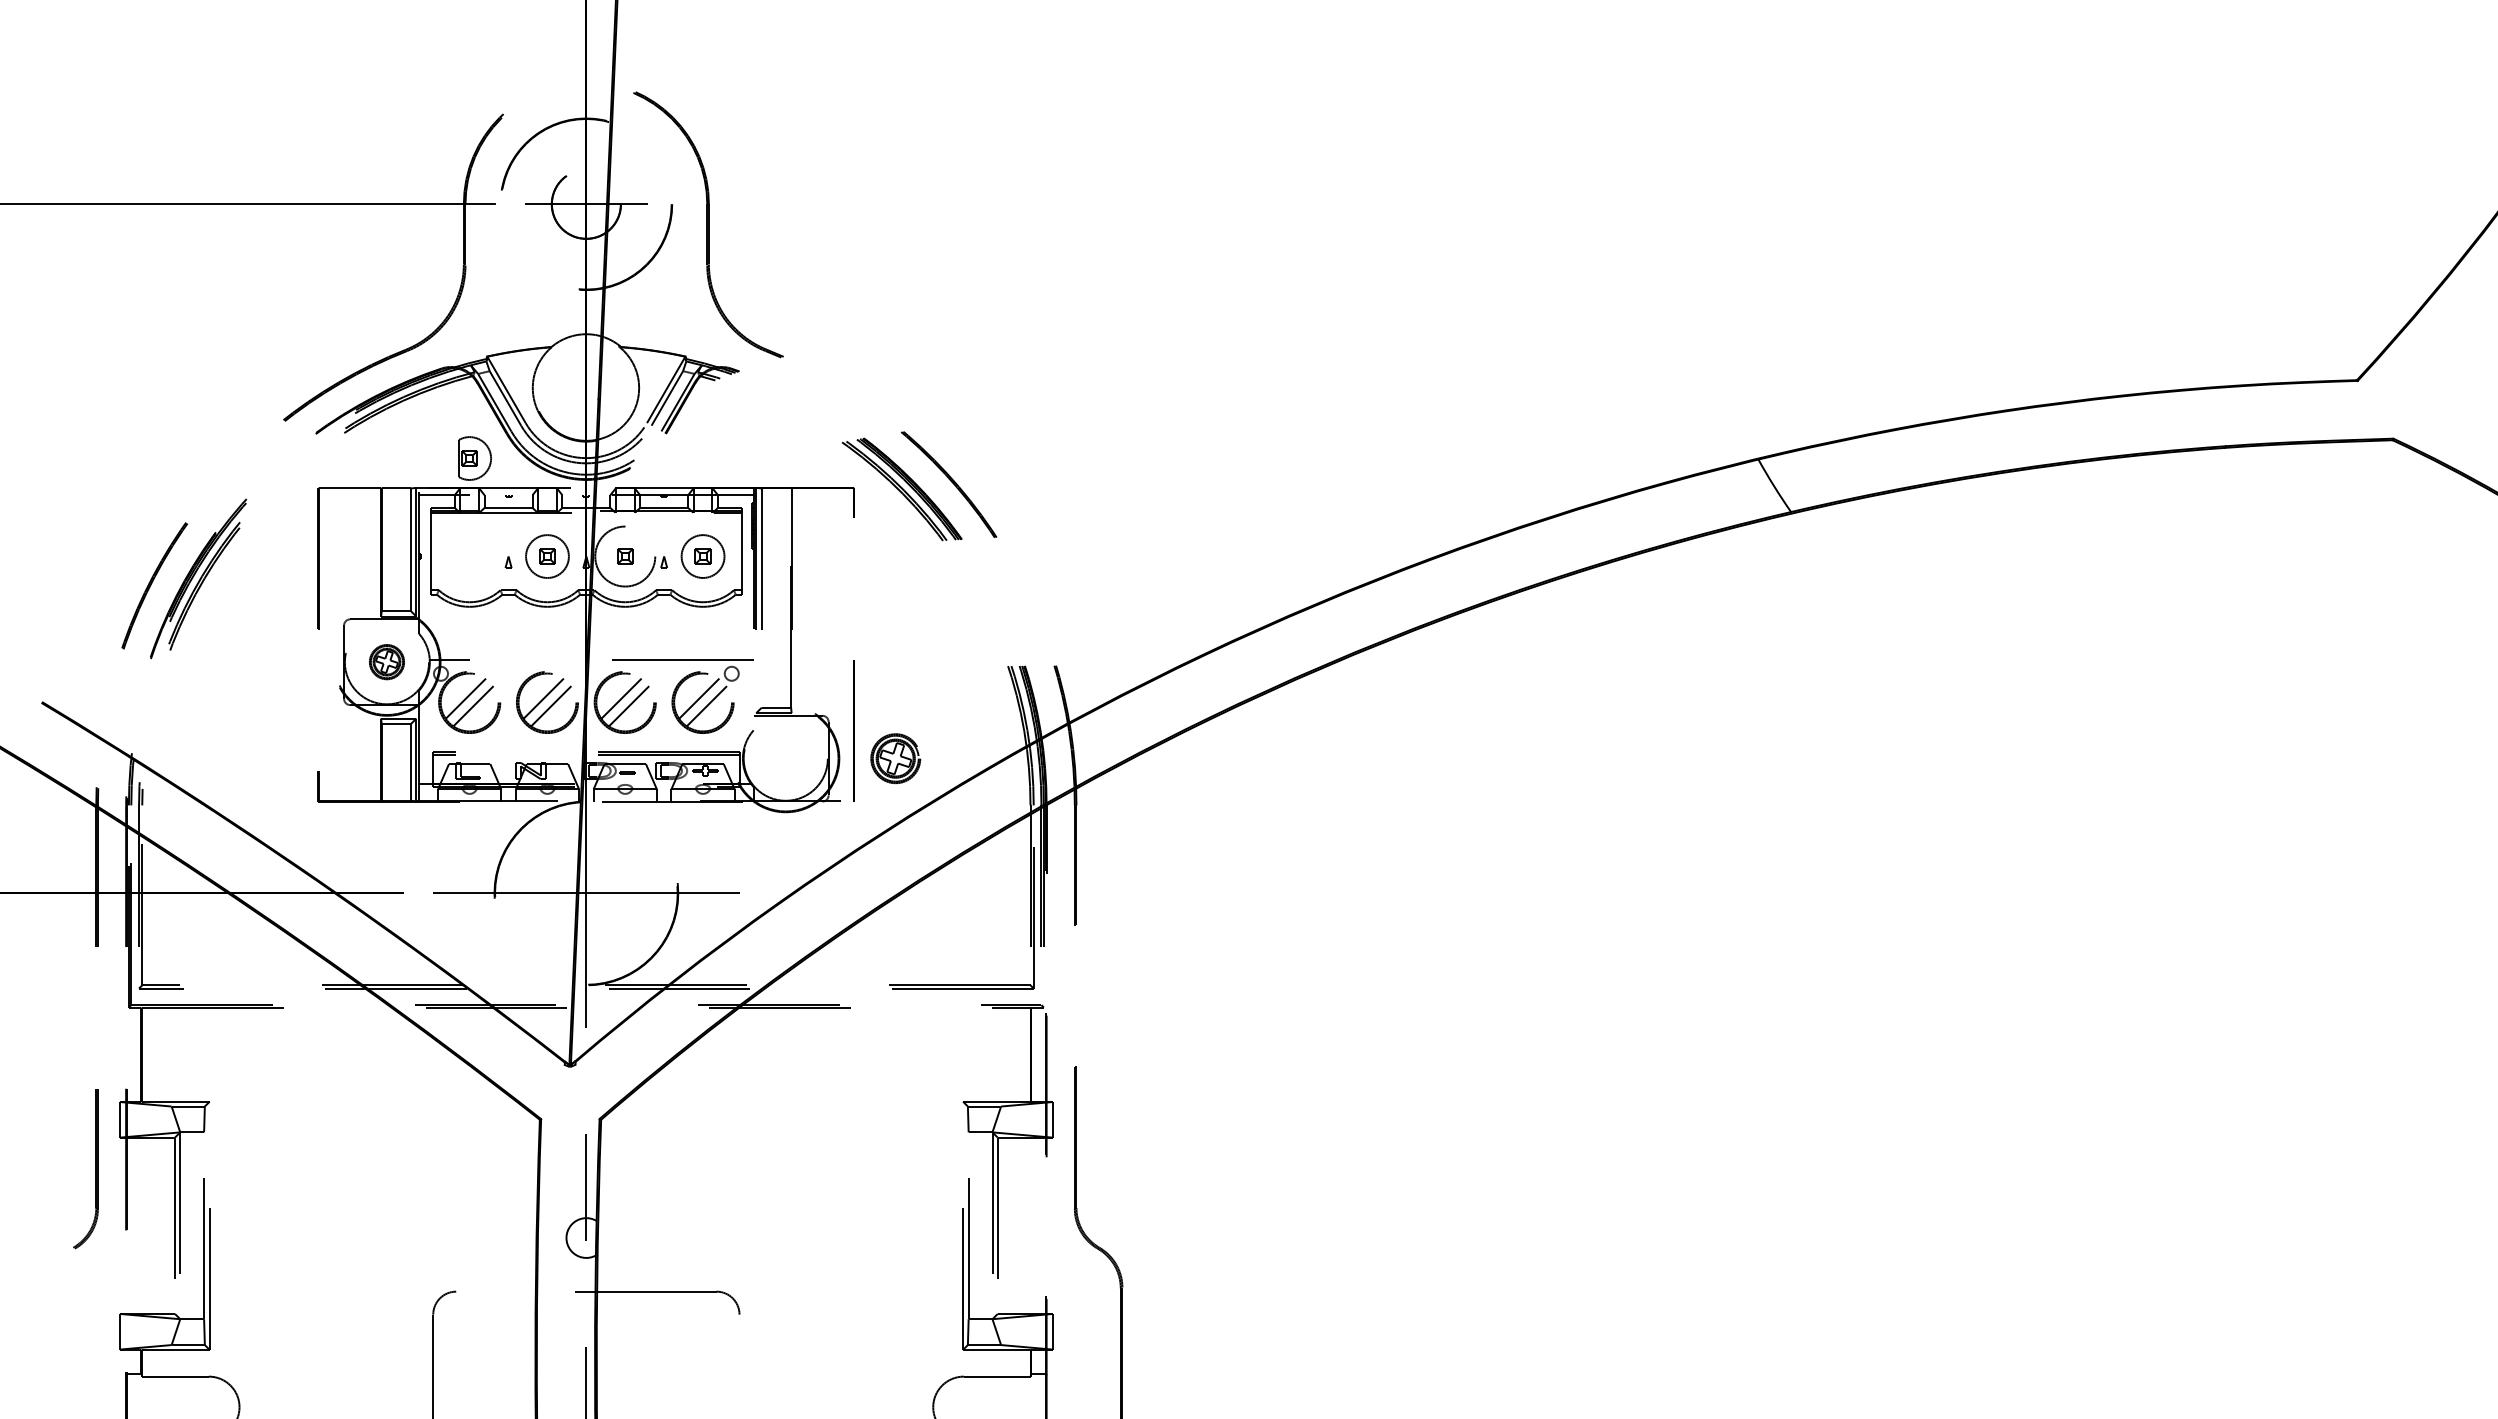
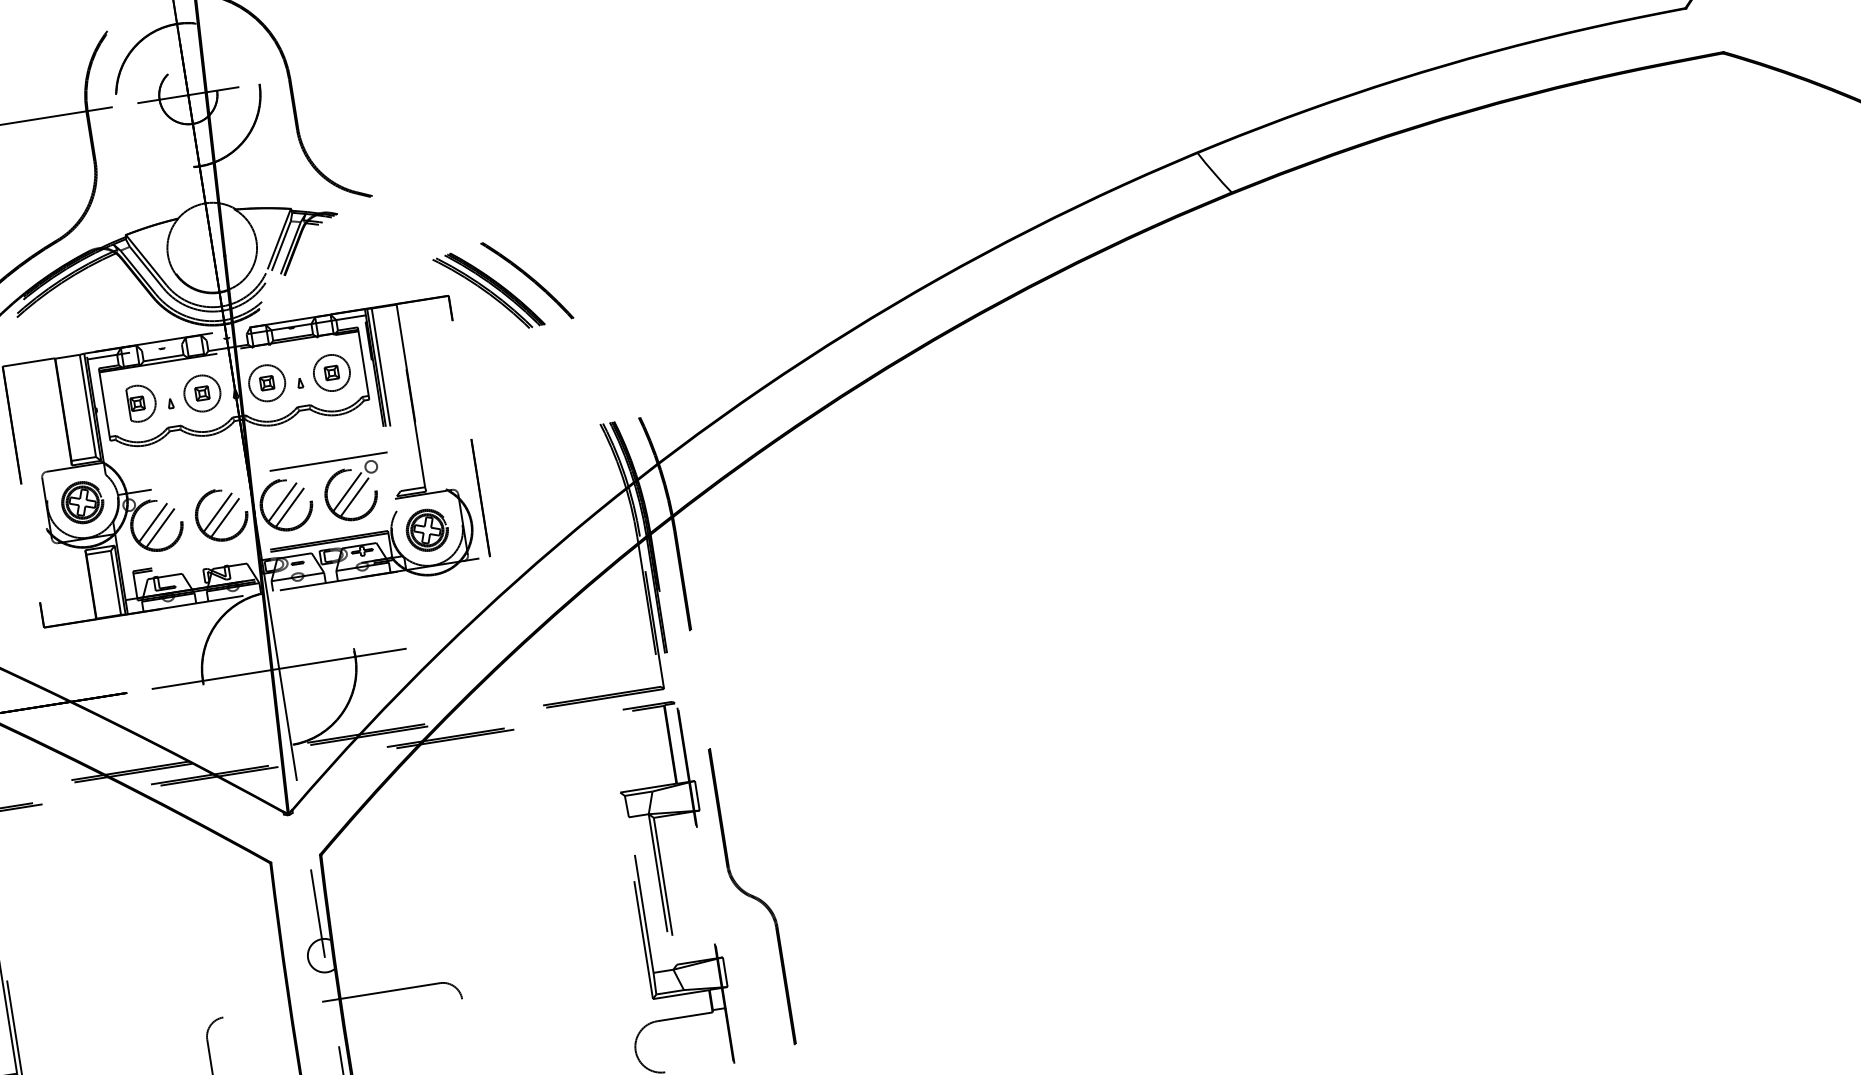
part: (474, 458) -> (141, 403), moved
circle: (624, 556) -> (266, 383), size x0.71
part: (386, 661) -> (82, 502), size x1.43
part: (895, 758) -> (427, 530), moved

